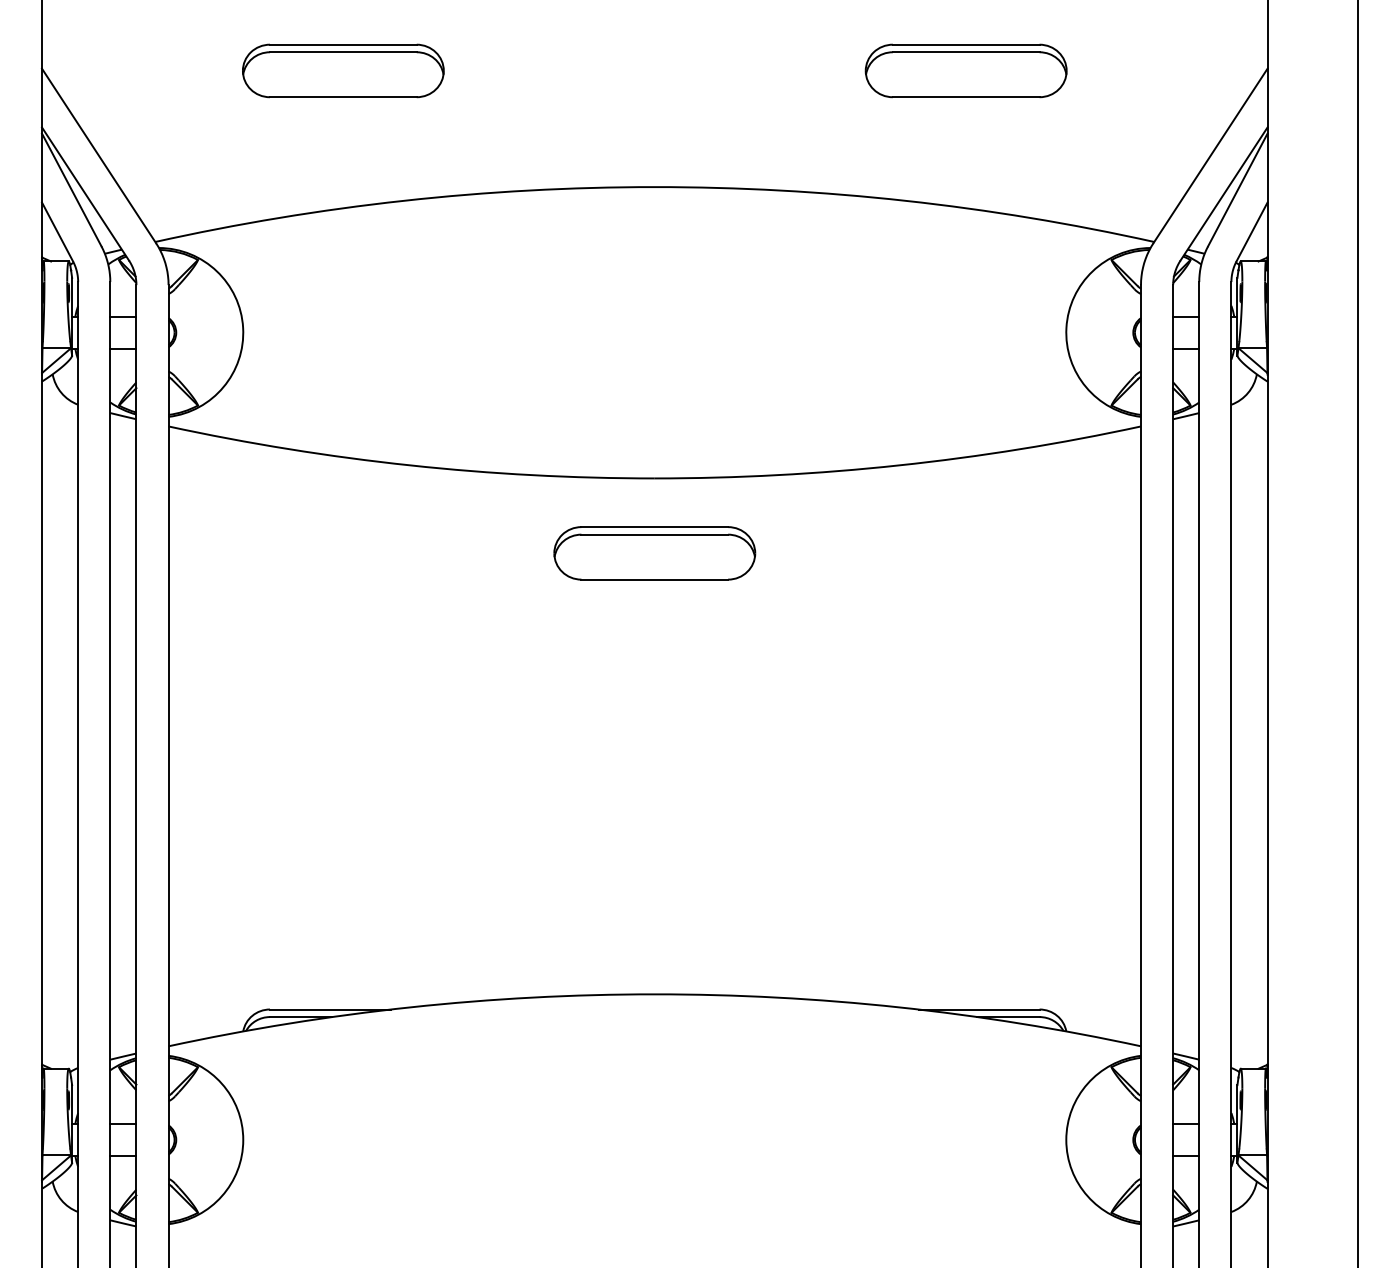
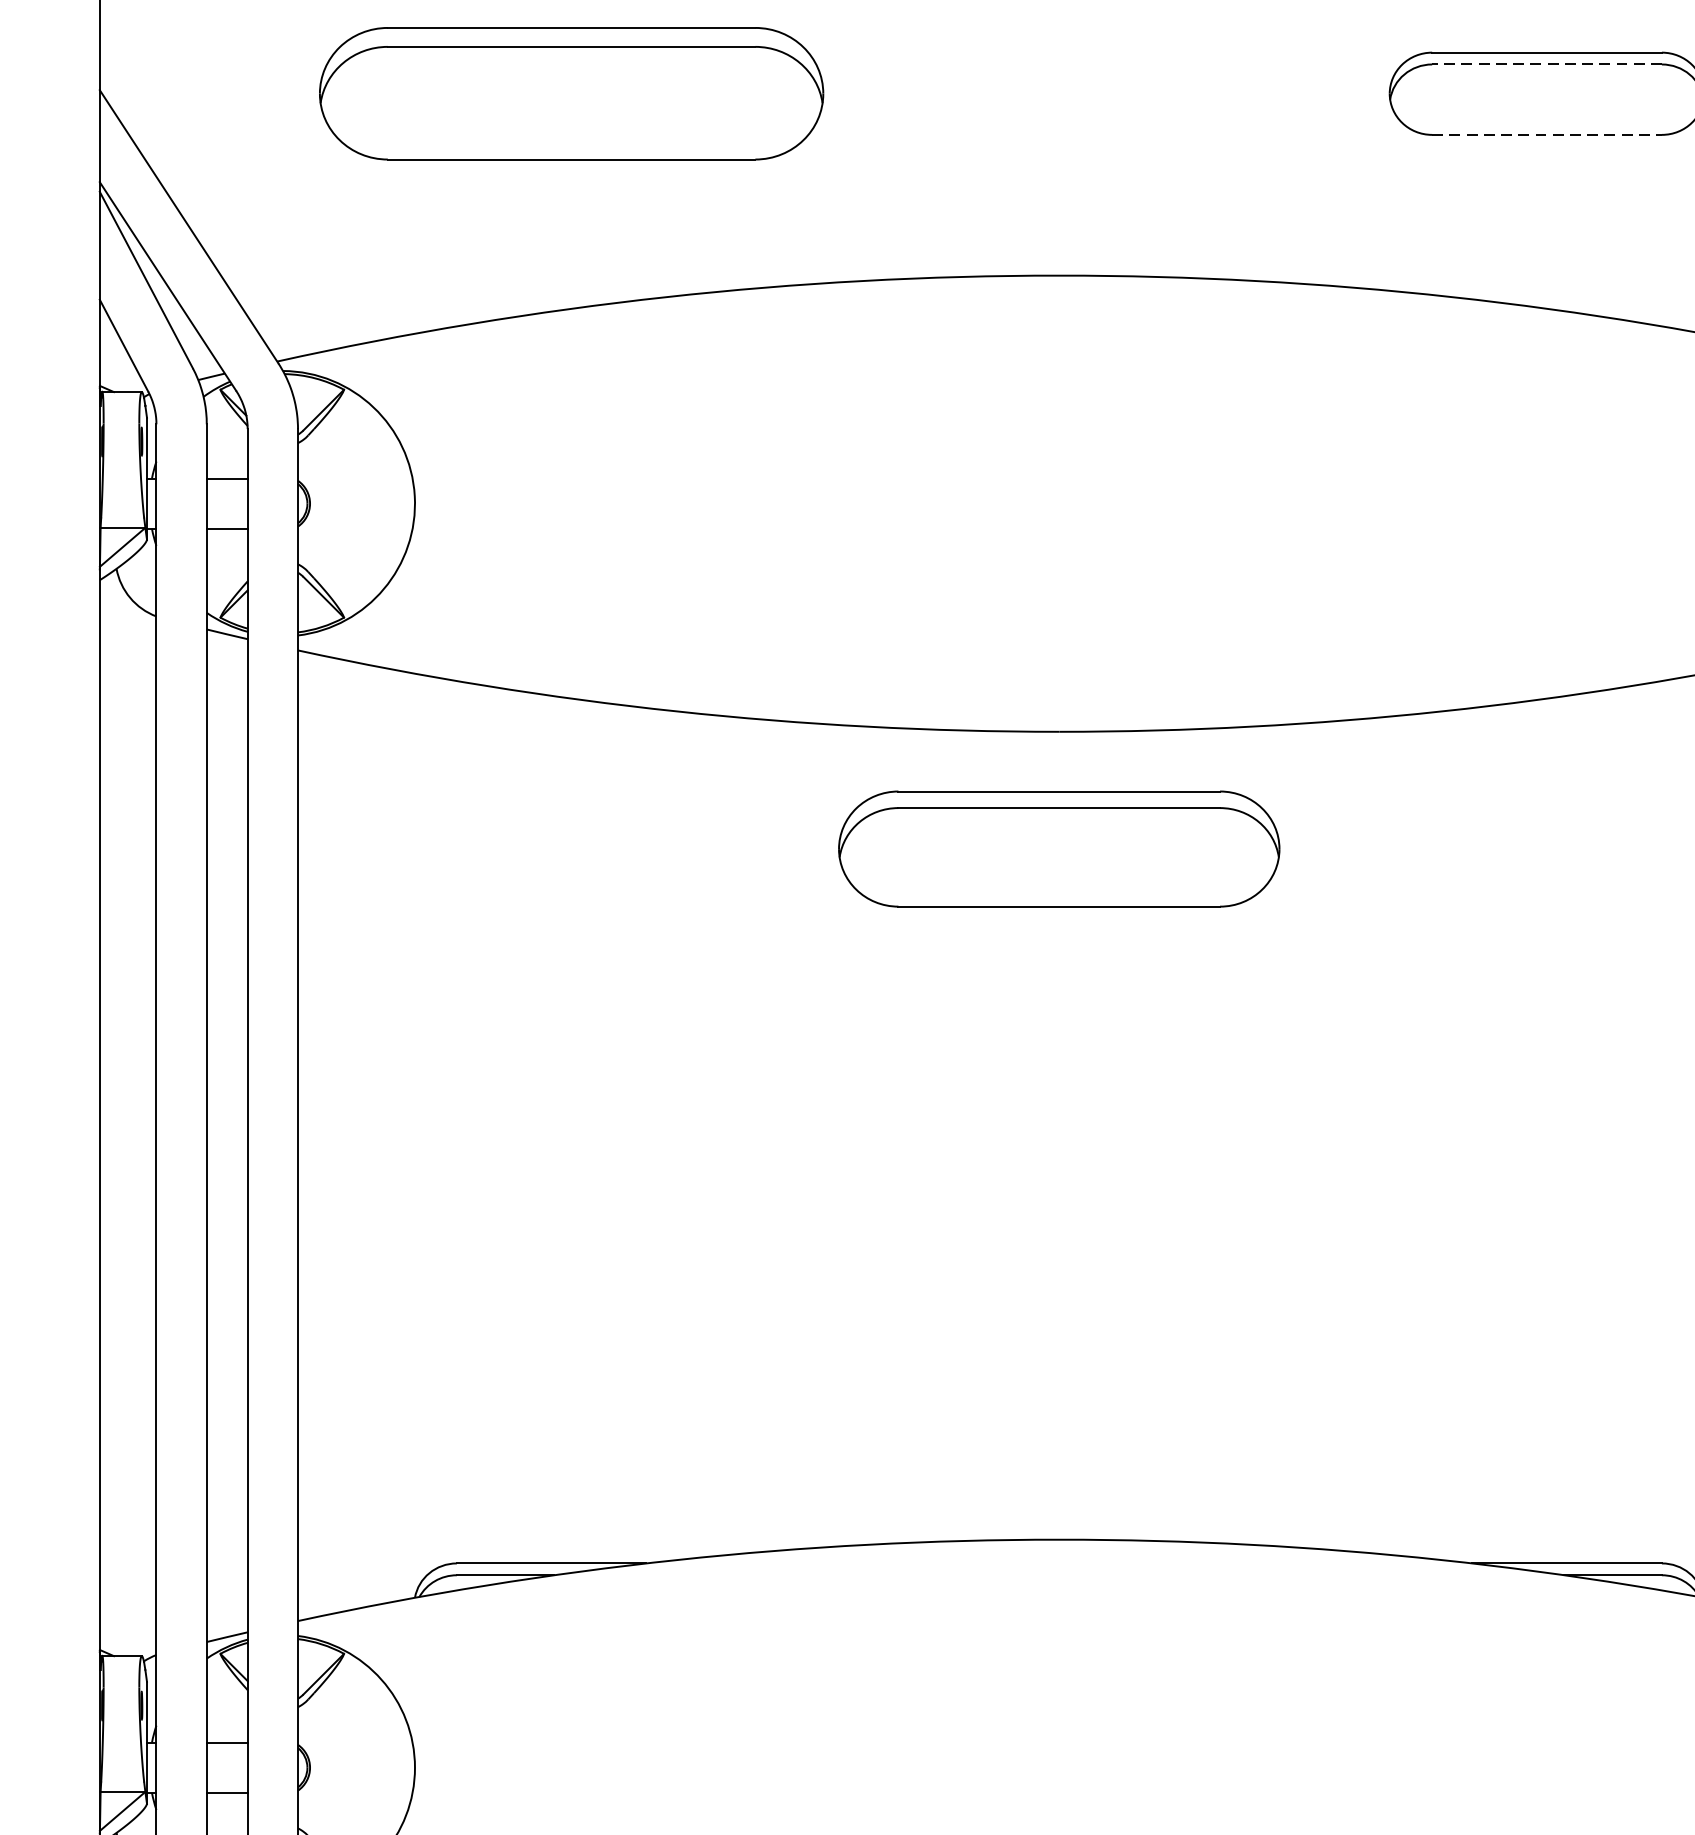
line: (965, 52) -> (1545, 64), solid -> dashed
part: (343, 70) -> (571, 93), size x1.6
line: (966, 97) -> (1547, 135), solid -> dashed
part: (654, 553) -> (1058, 849), size x1.4

